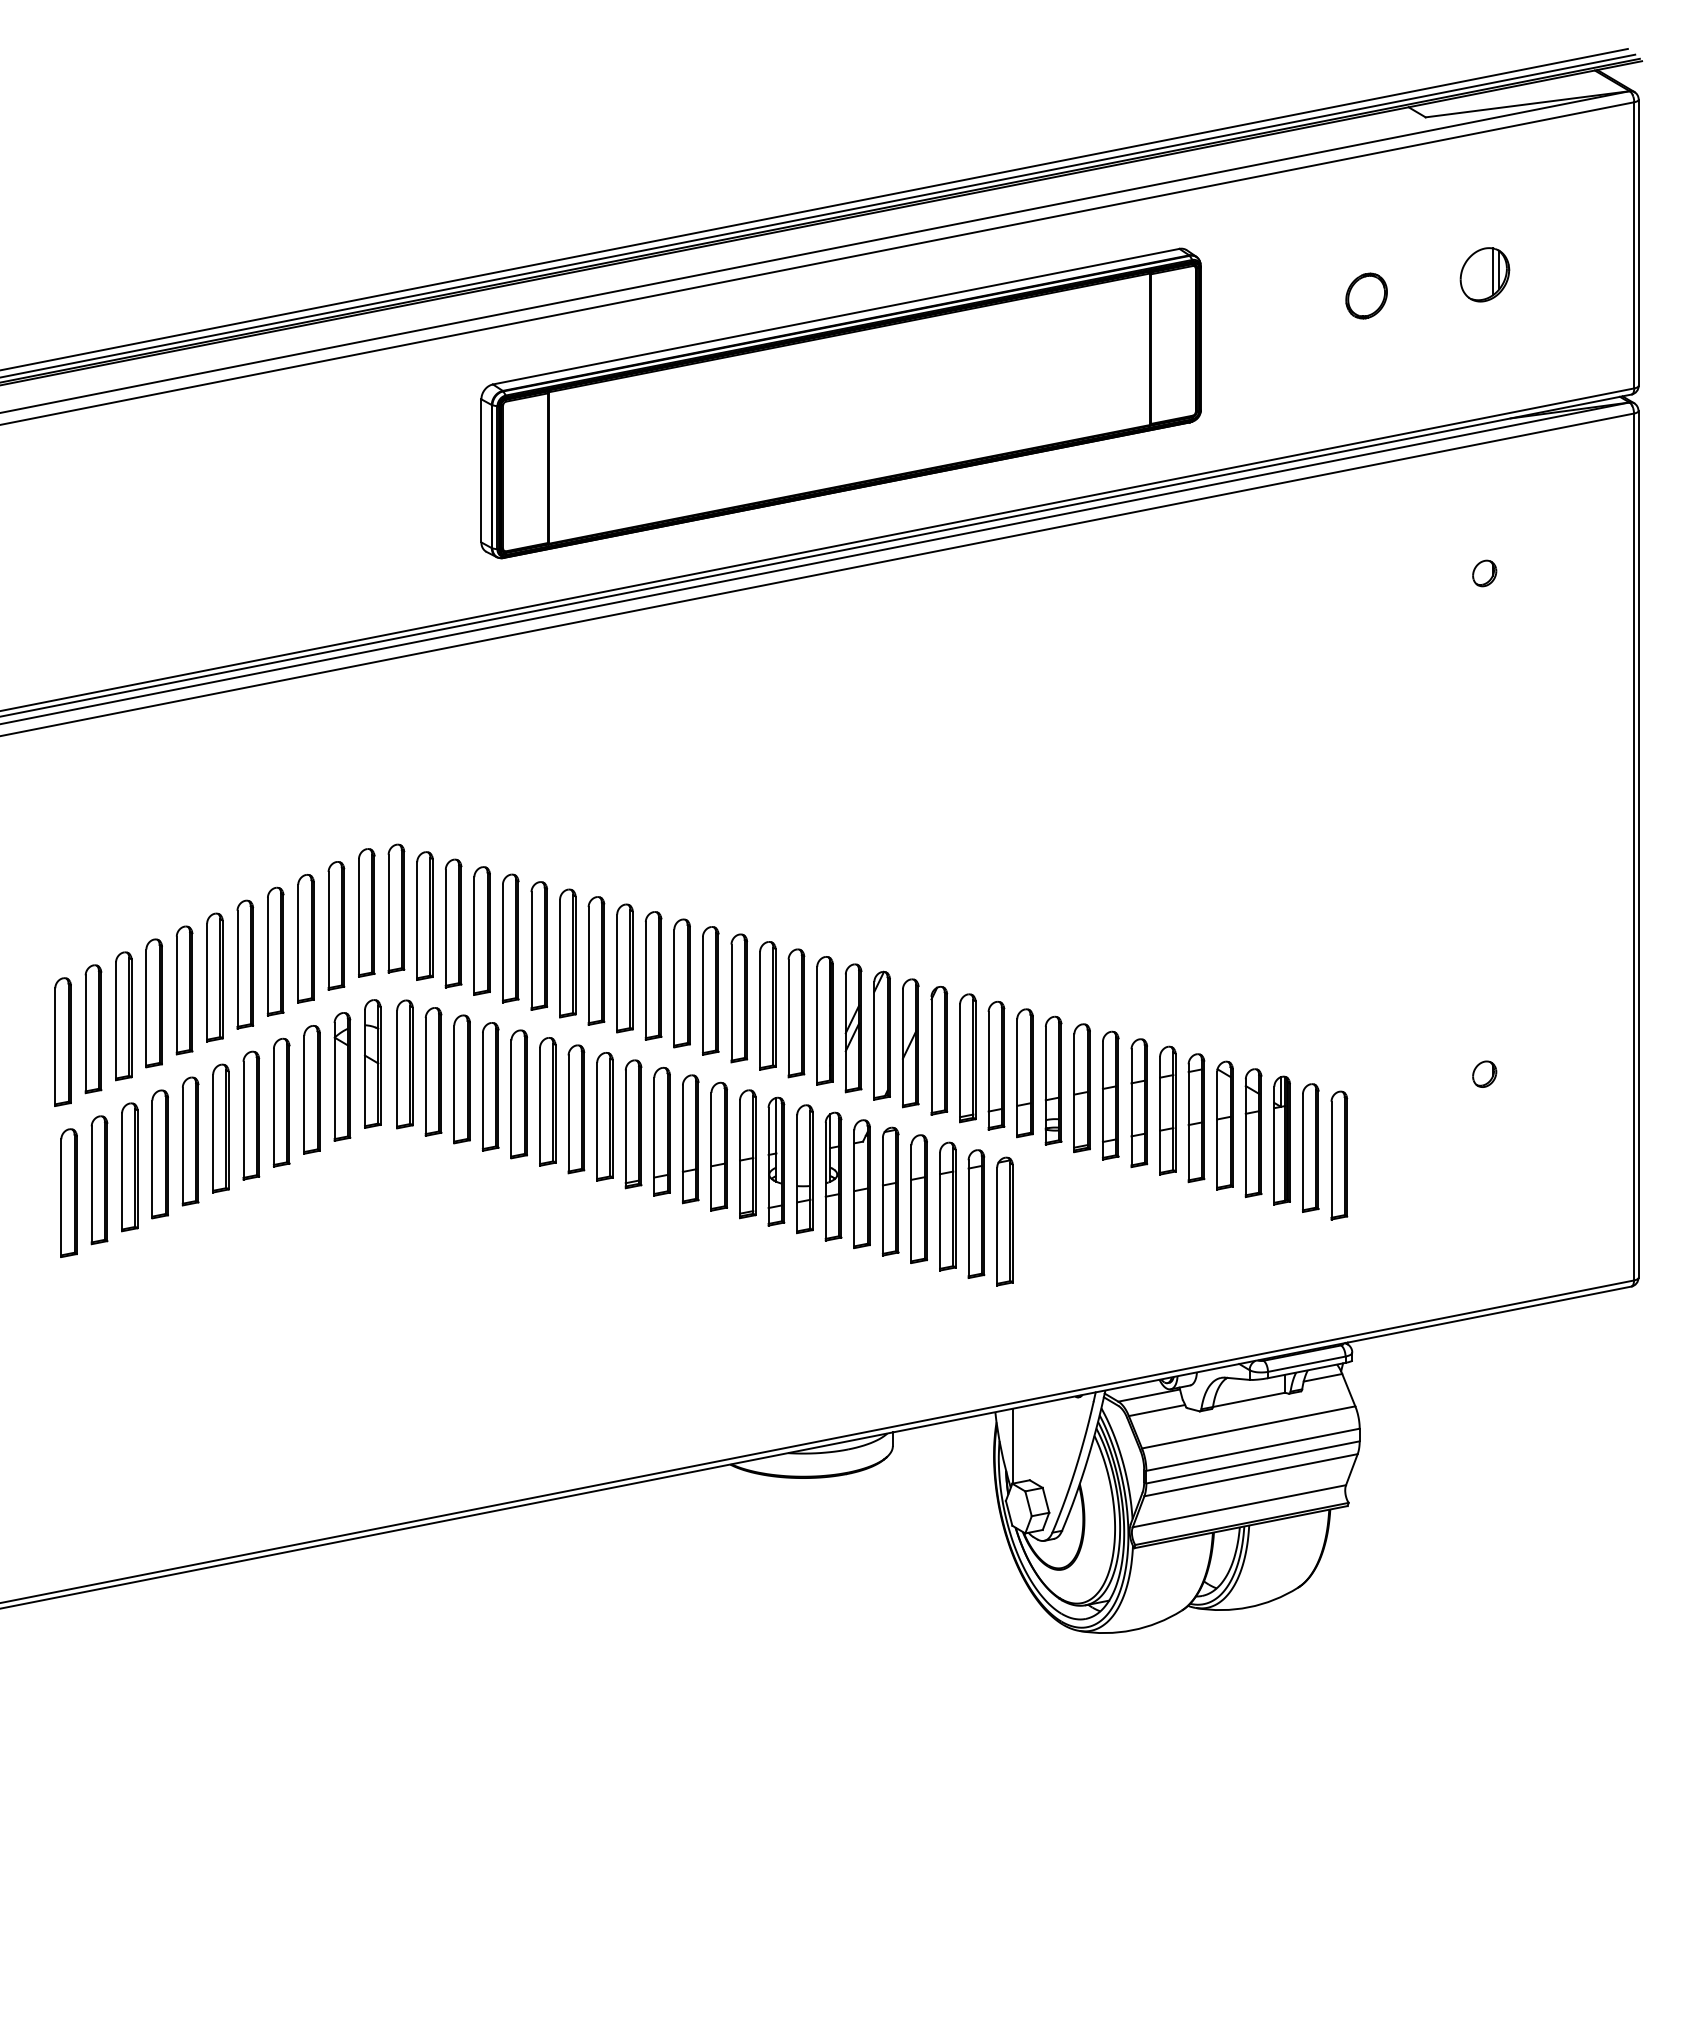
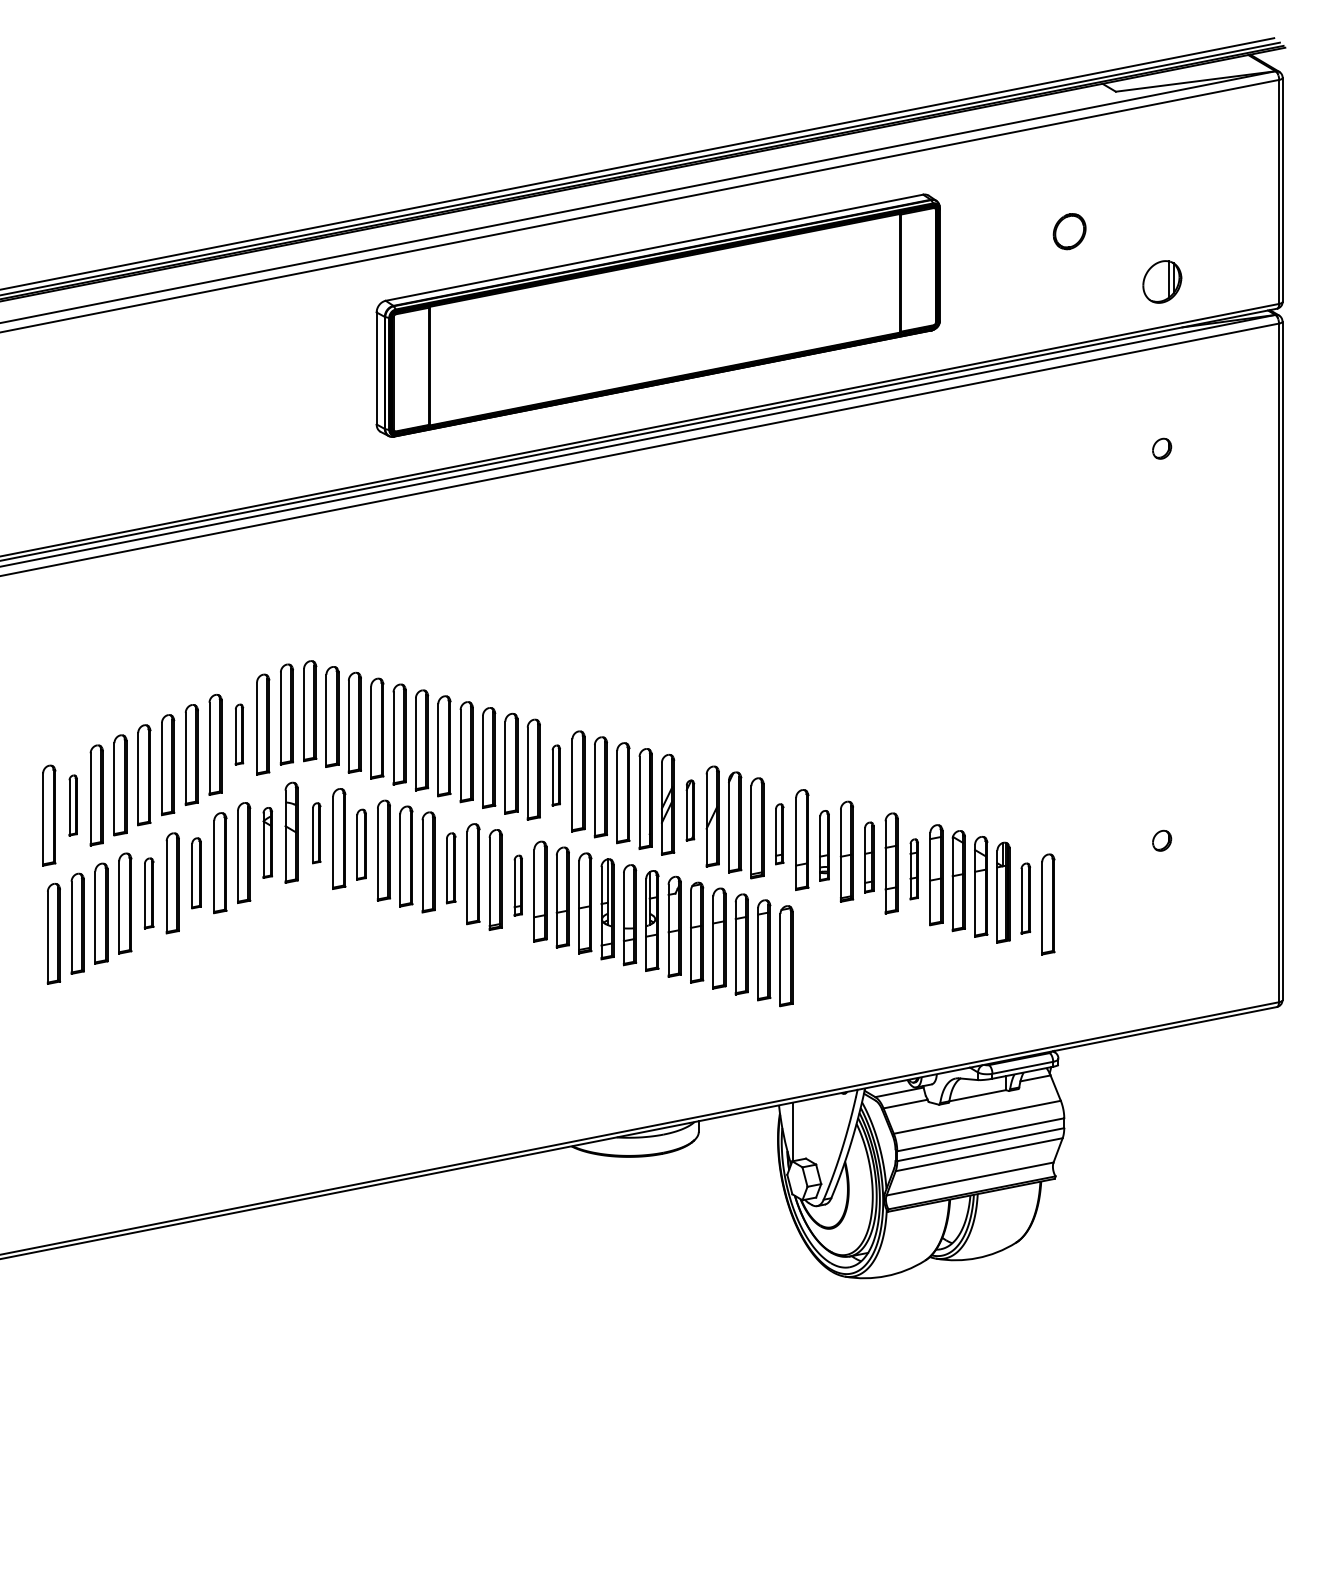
part: (1485, 274) -> (1162, 281), moved
part: (306, 938) -> (239, 734), size x0.6
part: (711, 990) -> (556, 775), size x0.6
part: (94, 1029) -> (73, 805), size x0.6
part: (882, 1035) -> (690, 810), size x0.6
part: (404, 1064) -> (316, 833), size x0.6
part: (995, 1066) -> (779, 834), size x0.6
part: (341, 1076) -> (267, 842), size x0.7
part: (462, 1078) -> (361, 844), size x0.7
part: (1053, 1080) -> (824, 845), size x0.7
part: (1110, 1095) -> (869, 857), size x0.7
part: (576, 1109) -> (451, 868), size x0.7
part: (1168, 1110) -> (914, 869), size x0.6
part: (251, 1115) -> (196, 873), size x0.7
part: (662, 1131) -> (518, 885), size x0.6
part: (191, 1141) -> (149, 893), size x0.7
part: (1310, 1147) -> (1025, 898), size x0.7

